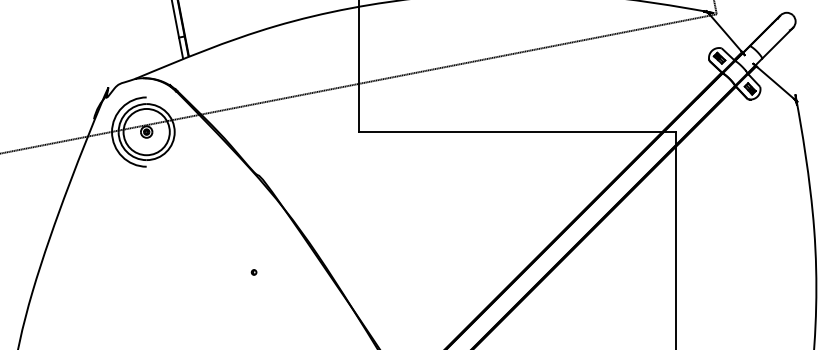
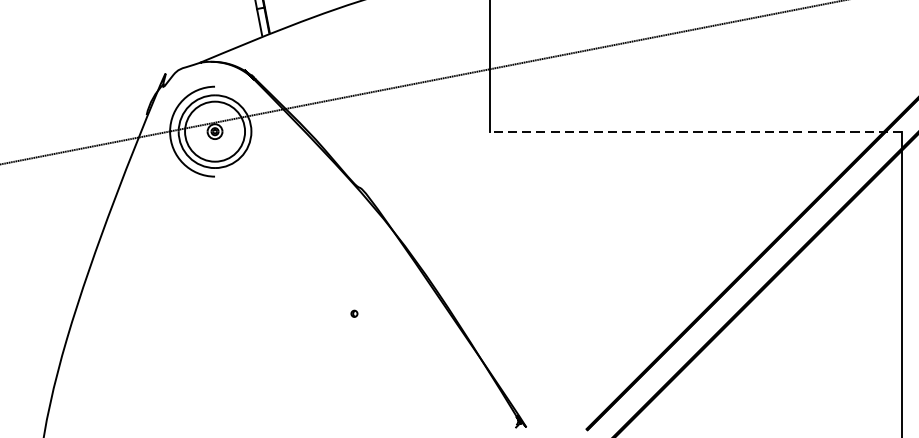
line: (517, 132) -> (696, 132), solid -> dashed

